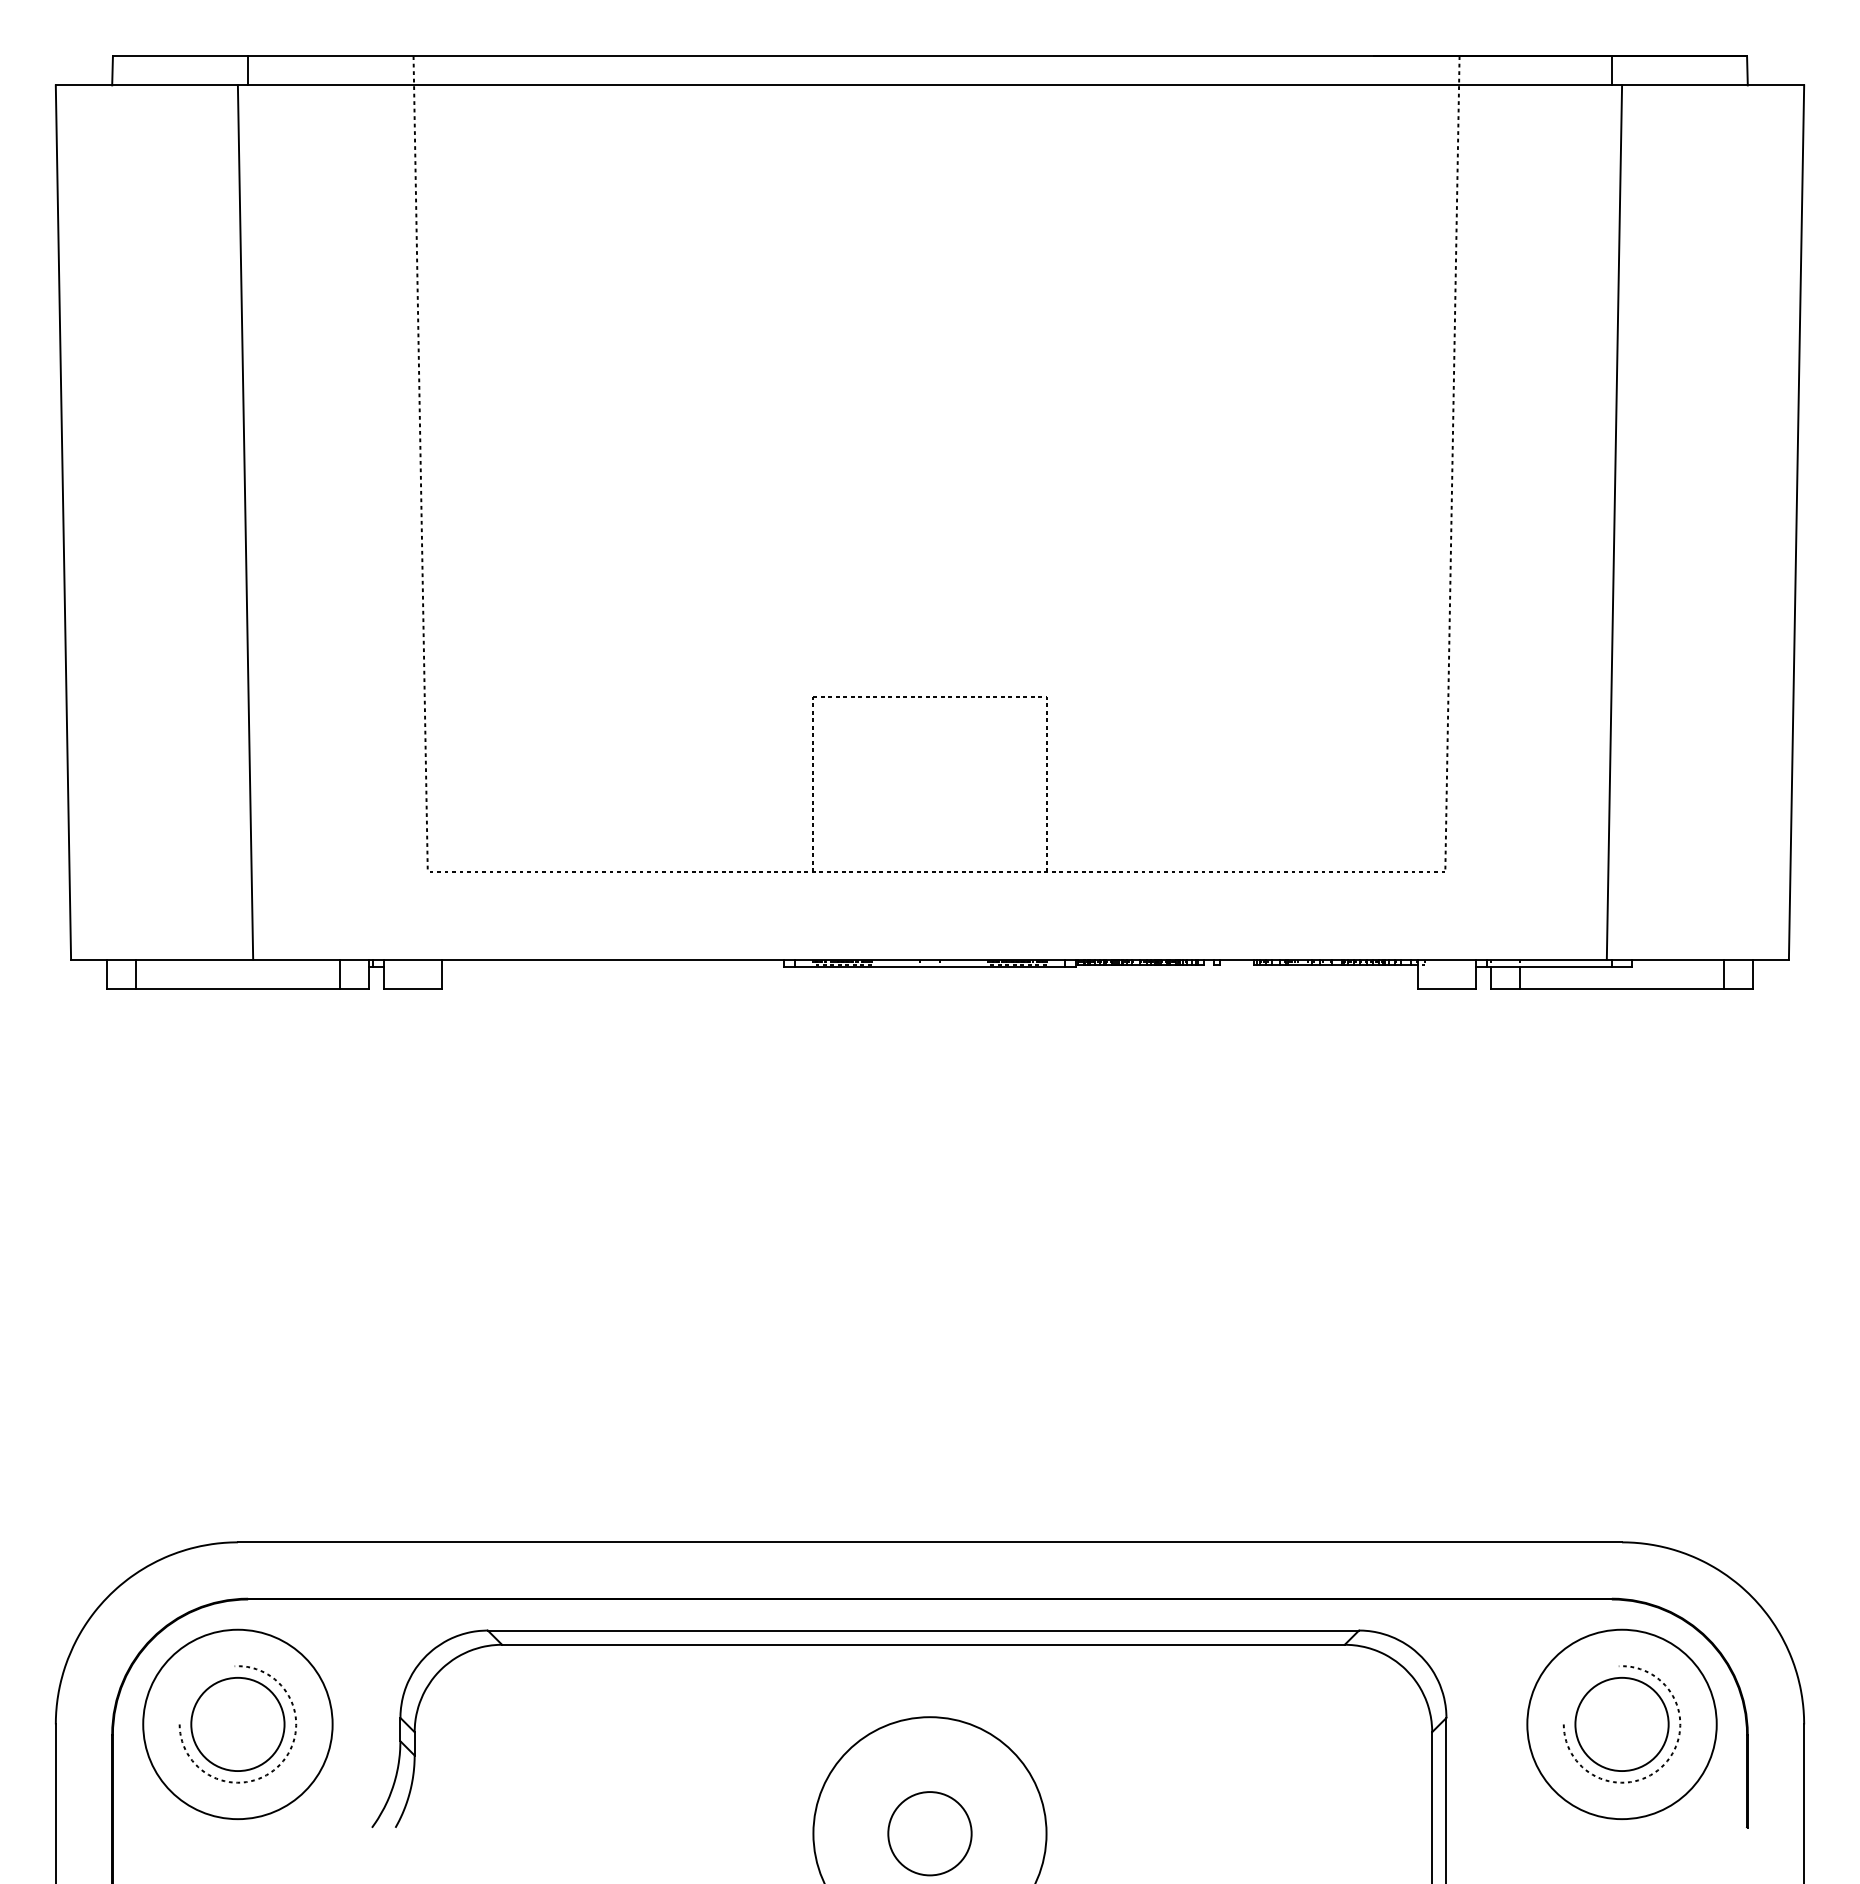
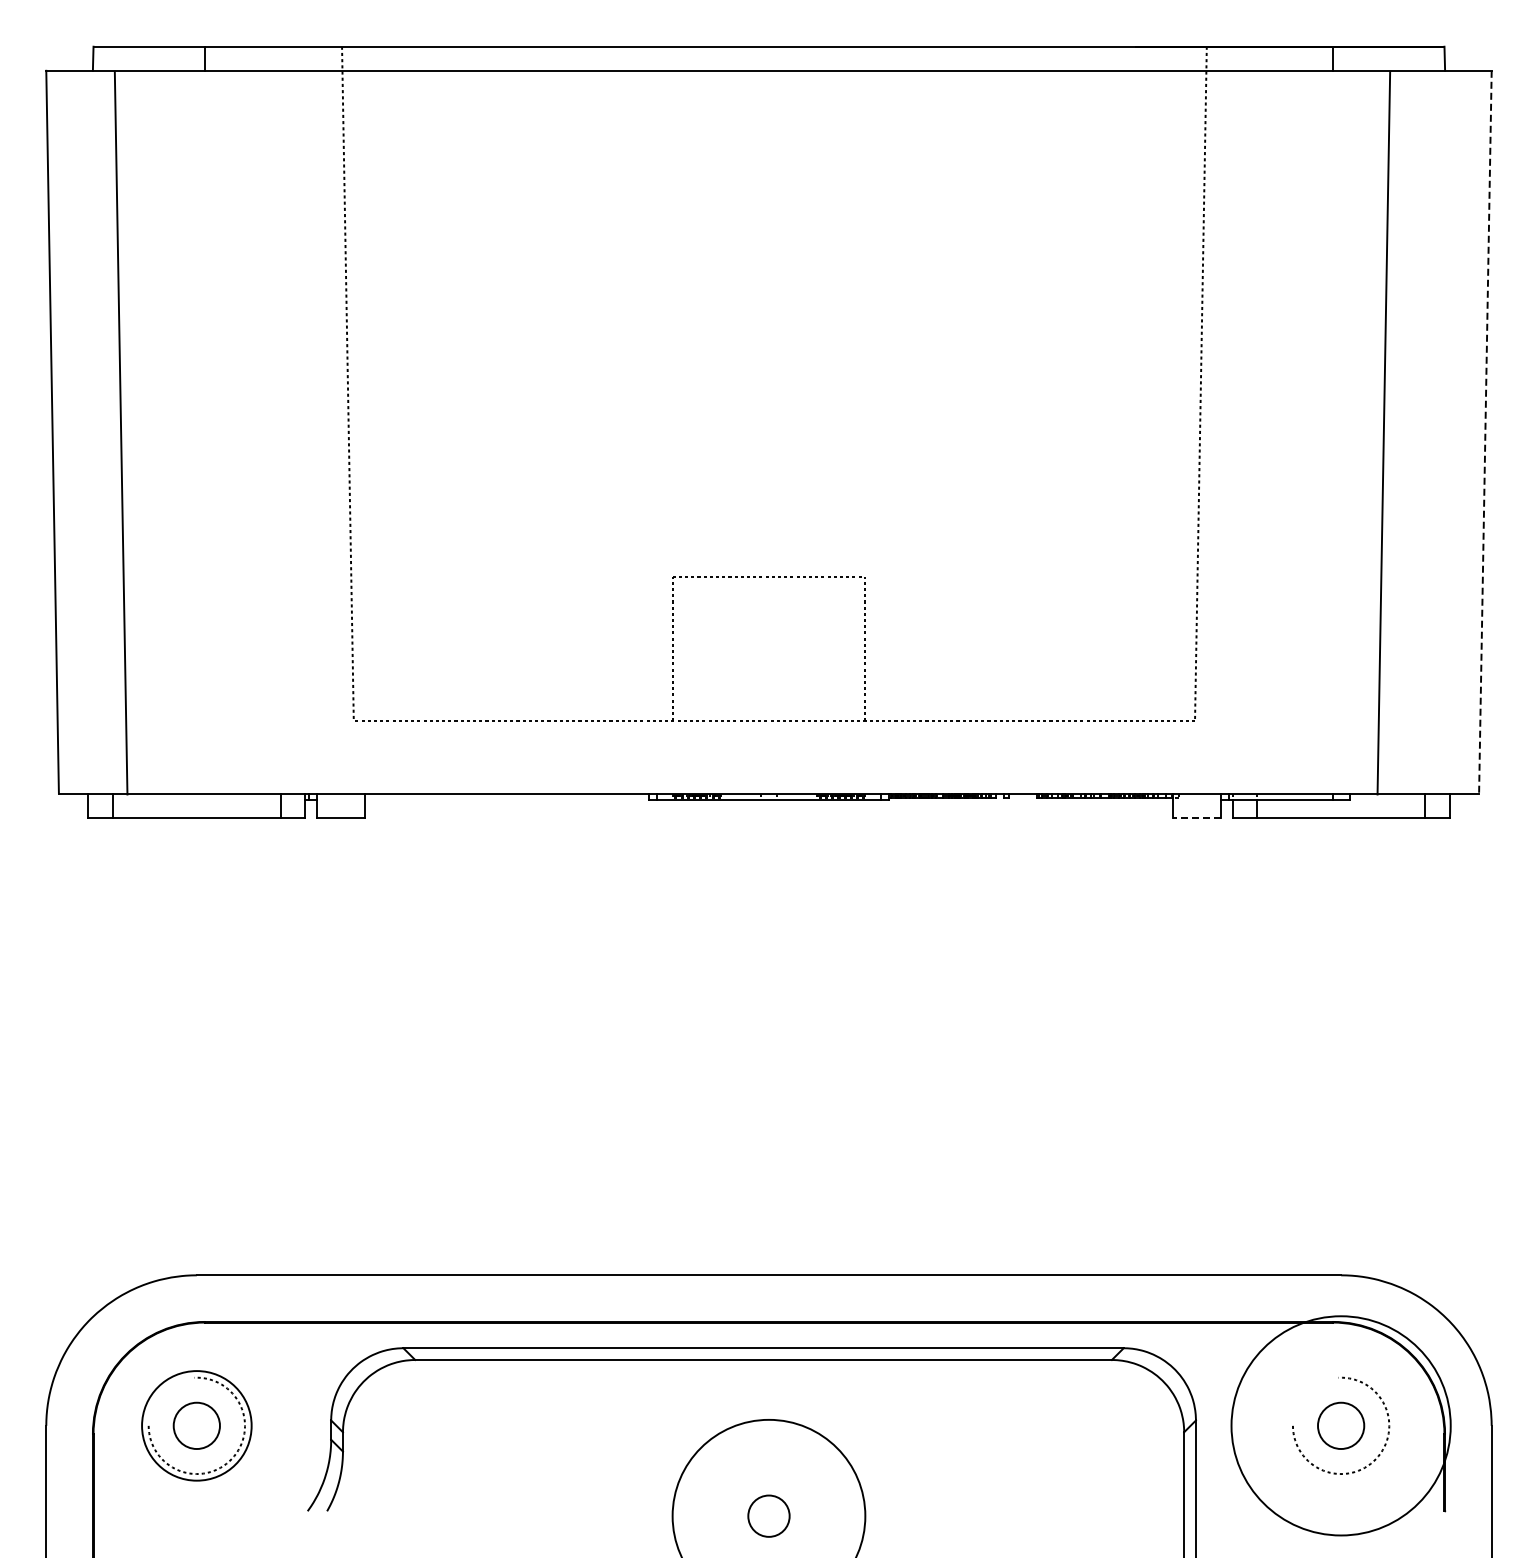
line: (244, 521) -> (120, 432), moved
line: (1614, 521) -> (1383, 432), moved
line: (1796, 522) -> (1485, 432), solid -> dashed
line: (1447, 988) -> (1196, 817), solid -> dashed
circle: (237, 1724) -> (196, 1425), size x0.6
circle: (237, 1724) -> (196, 1425), size x0.7
circle: (1621, 1724) -> (1340, 1425), size x0.6
circle: (1621, 1724) -> (1340, 1425), size x1.4
circle: (929, 1832) -> (768, 1515), size x0.6

